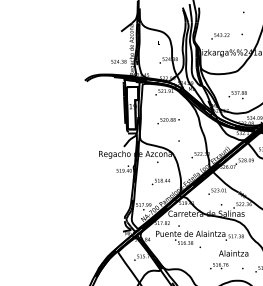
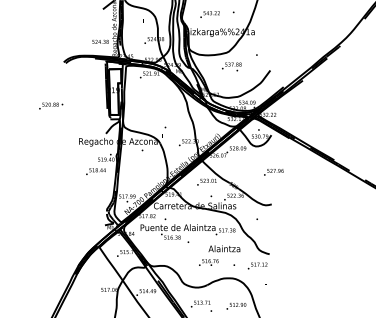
text: (237, 94) -> (231, 66), moved
text: (168, 120) -> (51, 105), moved
text: (160, 181) -> (95, 171), moved

